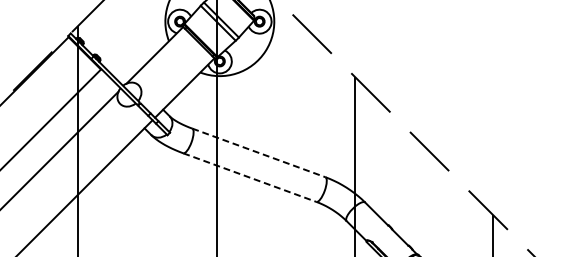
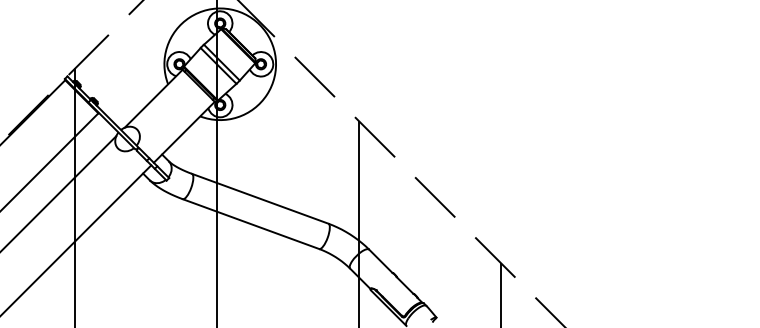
line: (259, 152) -> (260, 198), dashed -> solid
line: (250, 177) -> (251, 224), dashed -> solid

